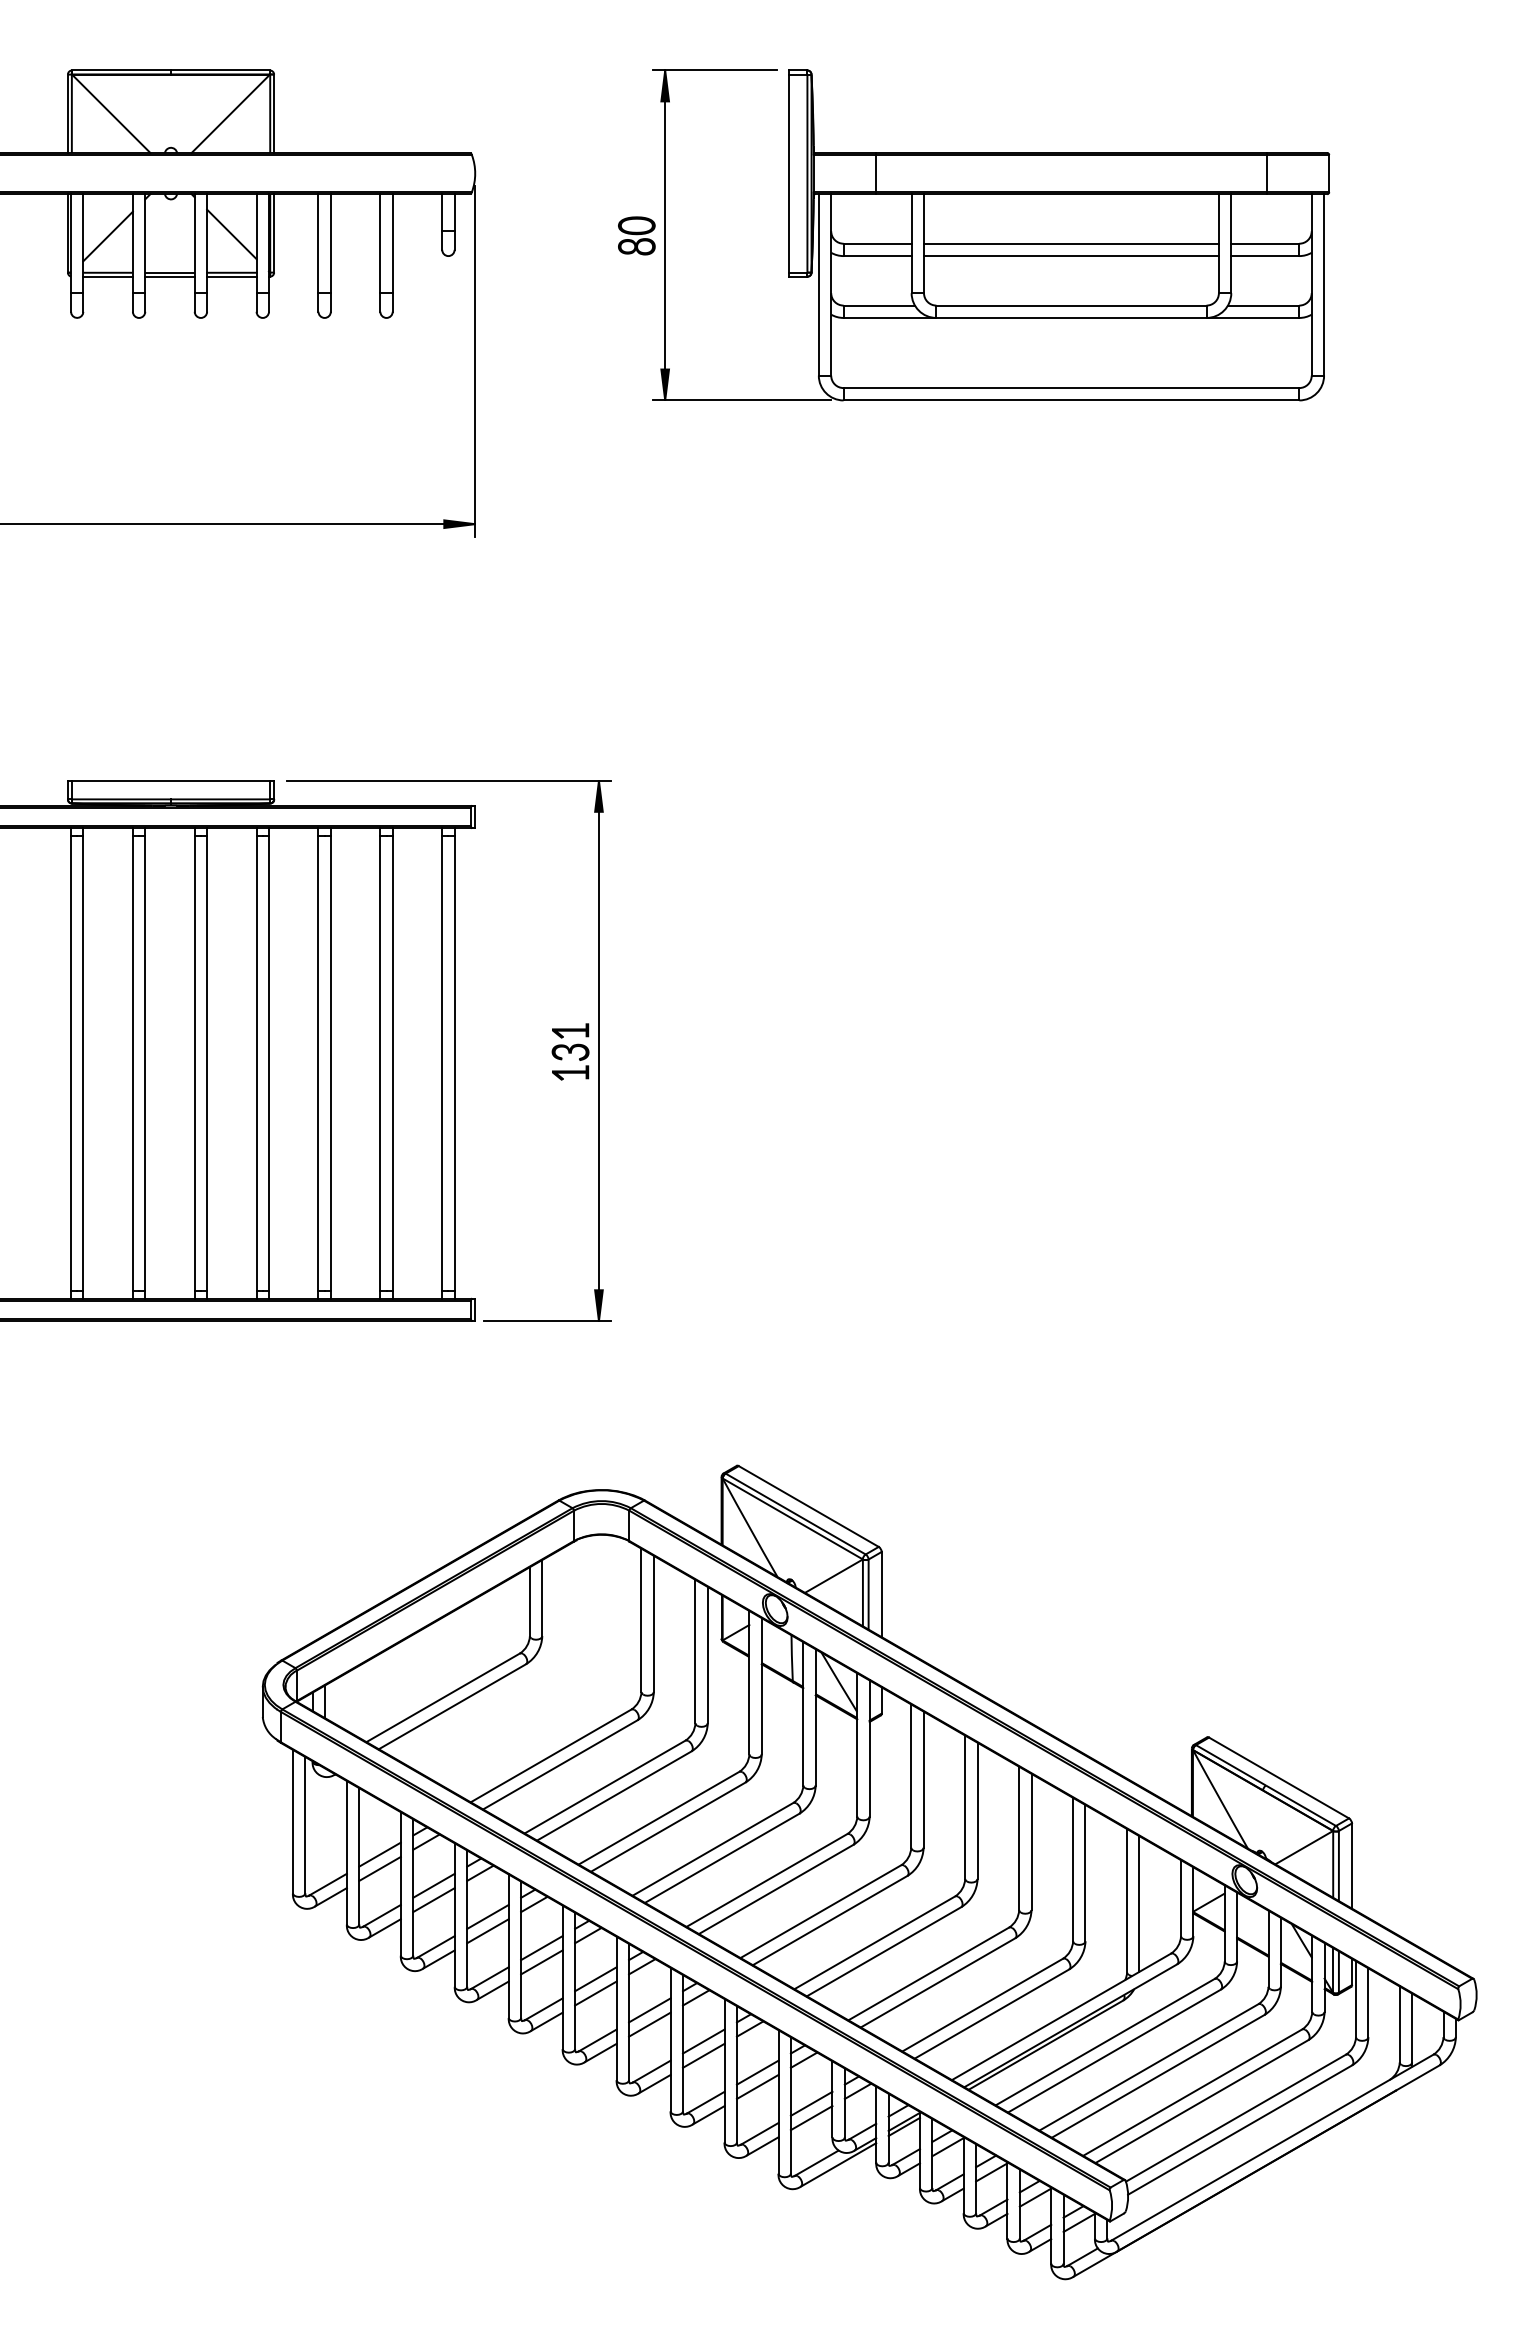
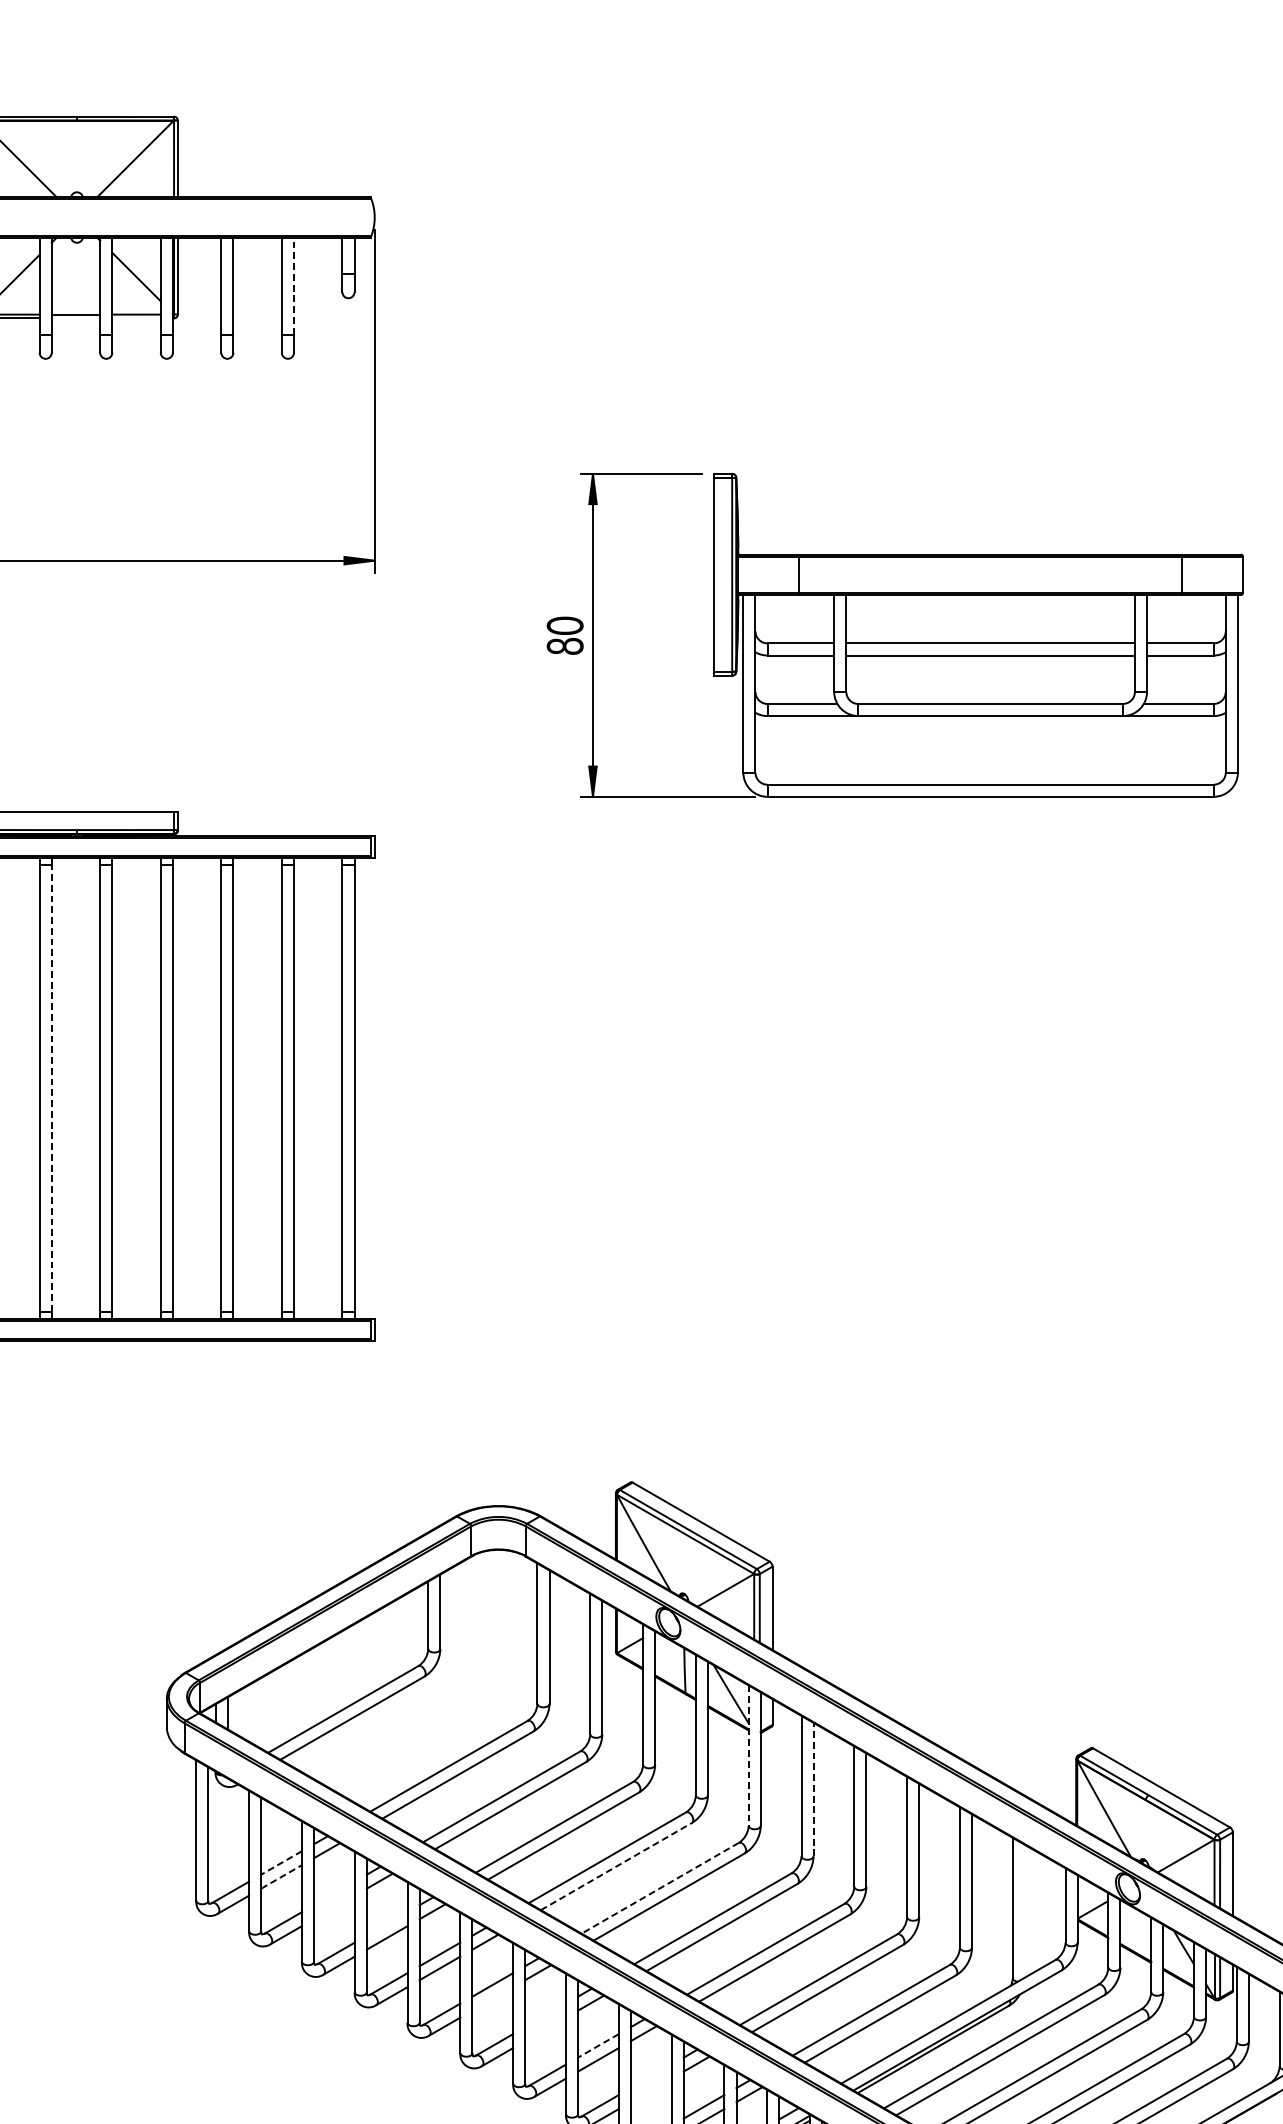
part: (974, 235) -> (895, 635), moved
line: (392, 243) -> (293, 285), solid -> dashed
line: (169, 276) -> (75, 318), removed
line: (231, 276) -> (136, 318), removed
part: (551, 1050) -> (449, 1075), removed
line: (145, 1063) -> (51, 1088), solid -> dashed
line: (857, 1745) -> (748, 1756), solid -> dashed
line: (923, 1779) -> (813, 1789), solid -> dashed
line: (379, 1854) -> (281, 1862), solid -> dashed
line: (722, 1858) -> (616, 1866), solid -> dashed
line: (380, 1868) -> (282, 1876), solid -> dashed
line: (766, 1880) -> (659, 1888), solid -> dashed
line: (433, 1885) -> (333, 1893), removed
line: (433, 1900) -> (333, 1907), removed
line: (1139, 1903) -> (1024, 1910), removed
line: (487, 1916) -> (386, 1923), removed
line: (595, 1993) -> (492, 1998), removed
line: (649, 2010) -> (545, 2015), removed
line: (649, 2024) -> (545, 2029), removed
line: (703, 2041) -> (598, 2045), solid -> dashed
line: (757, 2072) -> (651, 2076), removed
line: (757, 2086) -> (651, 2089), removed

